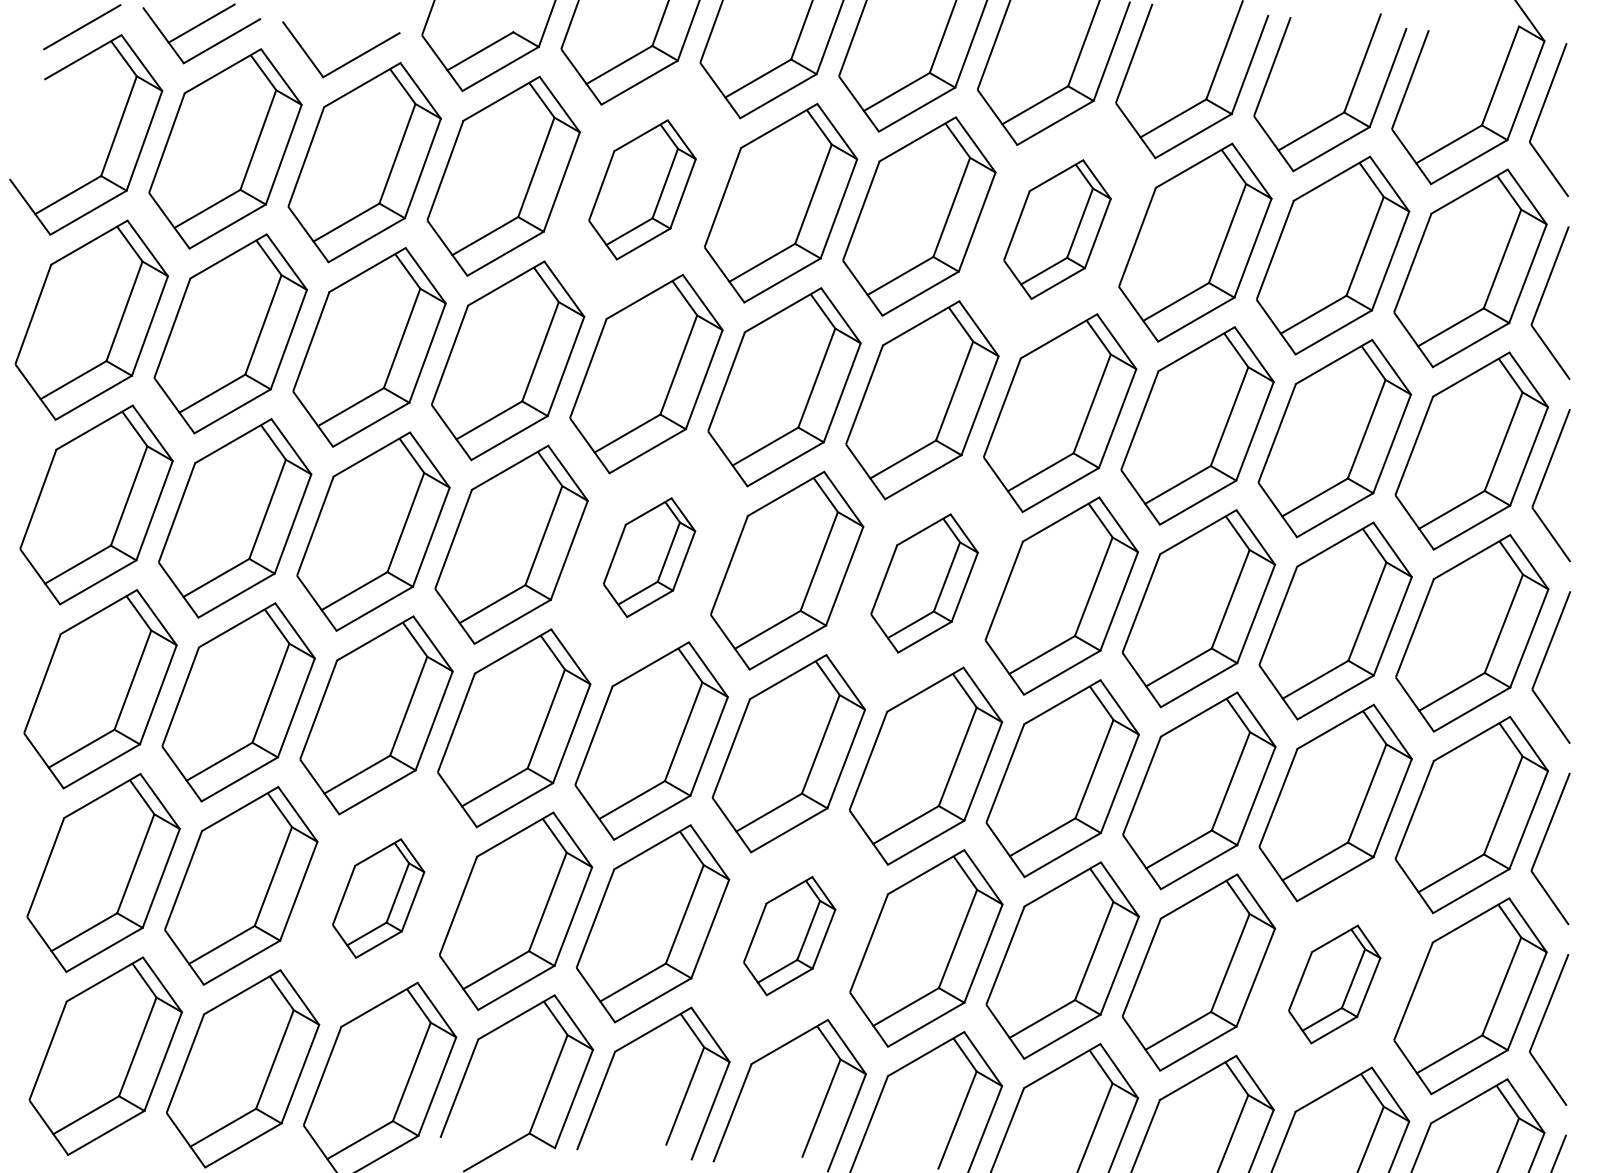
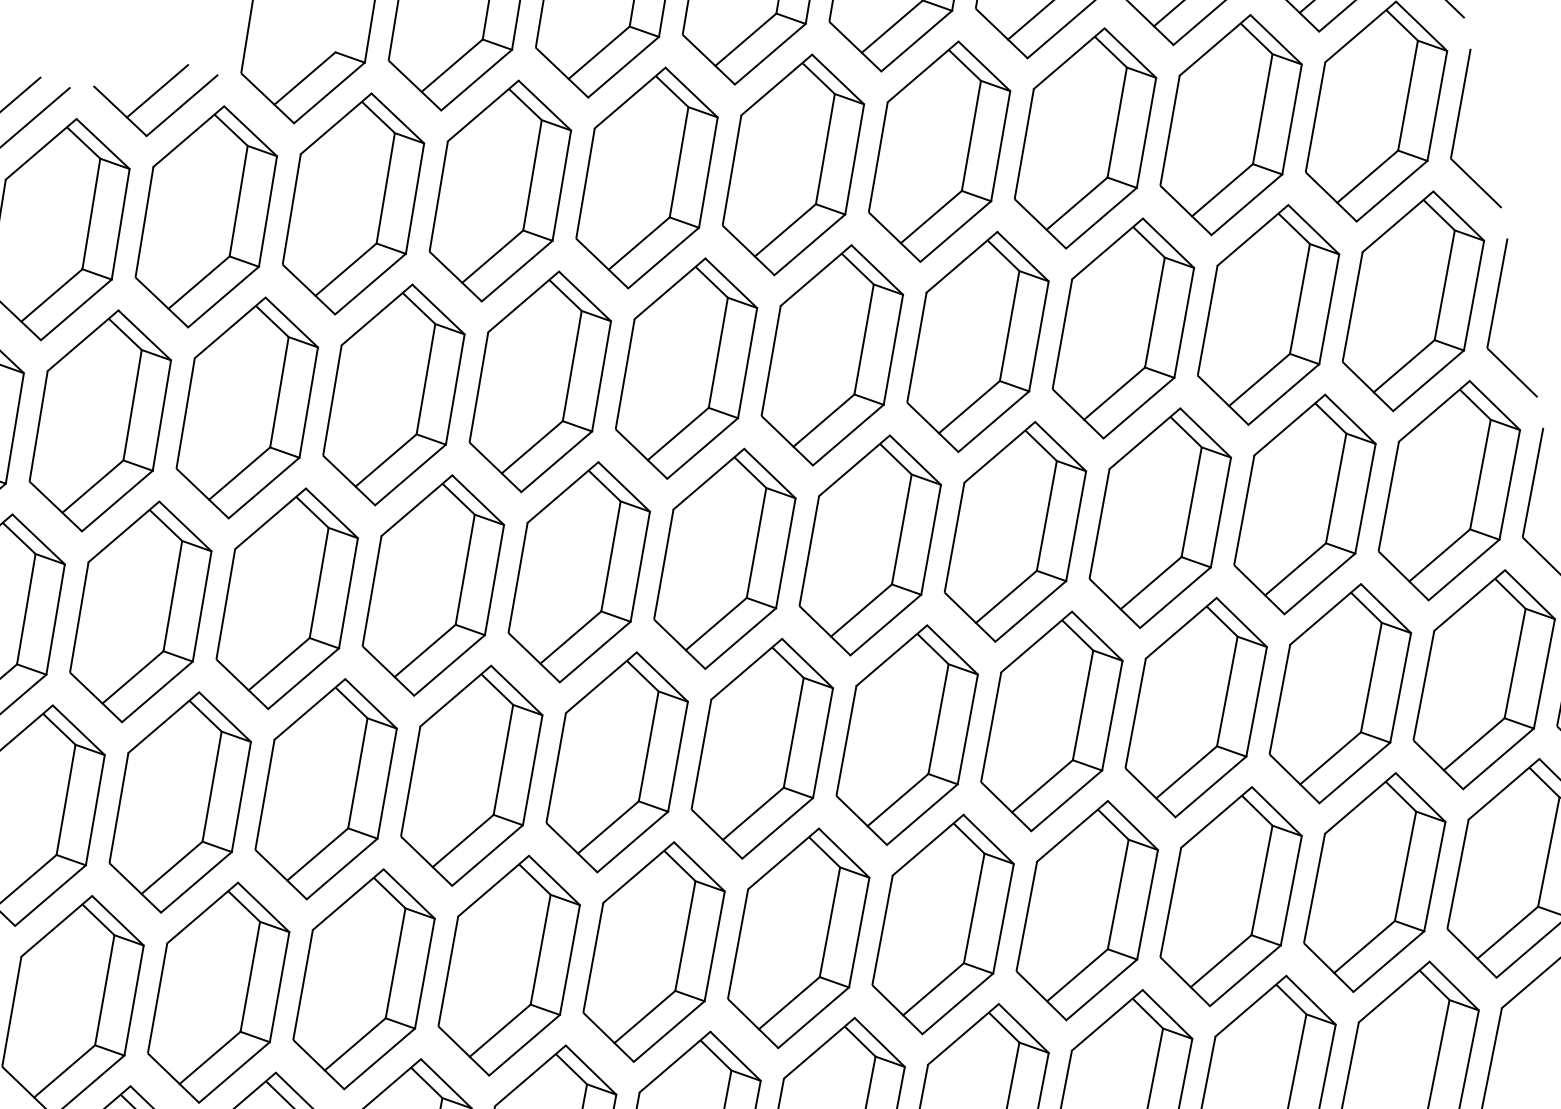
line: (341, 37) -> (157, 91), added
part: (642, 189) -> (500, 190), size x1.43
part: (1057, 229) -> (939, 151), size x1.43
part: (649, 557) -> (579, 571), size x1.67
part: (924, 583) -> (870, 545), size x1.43
part: (378, 898) -> (363, 979), size x1.67
part: (789, 935) -> (798, 937), size x1.67
part: (1334, 984) -> (1374, 882), size x1.67

